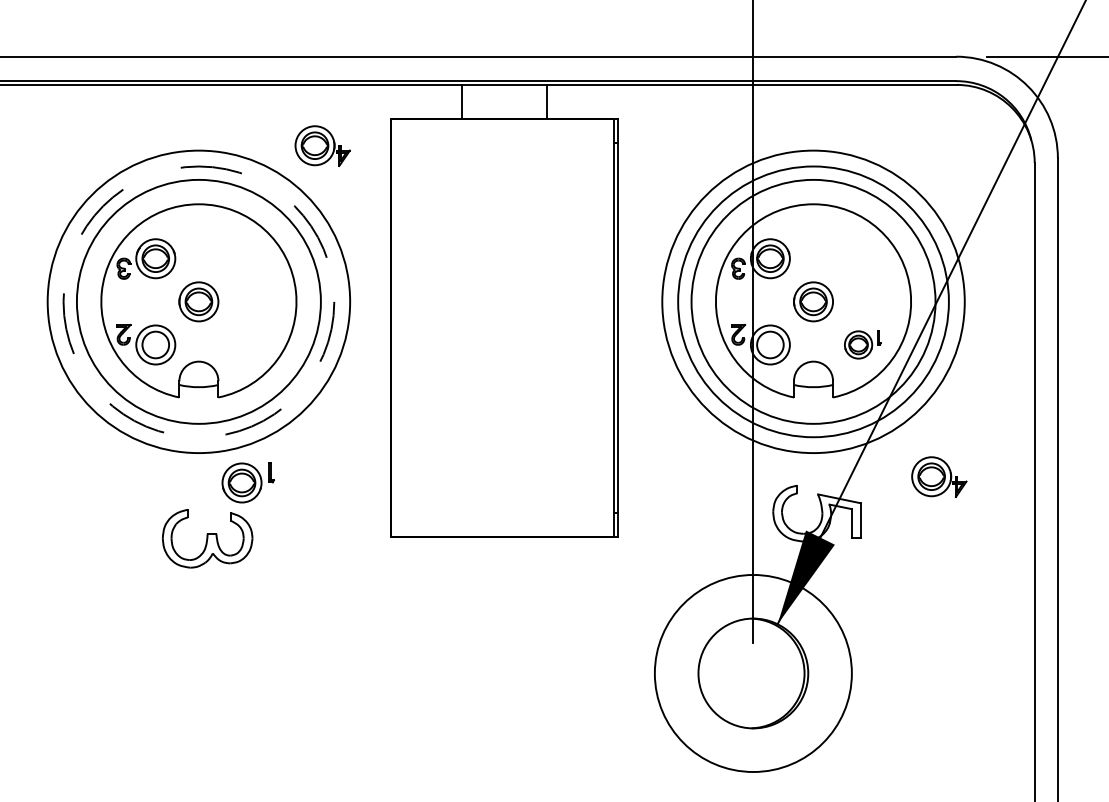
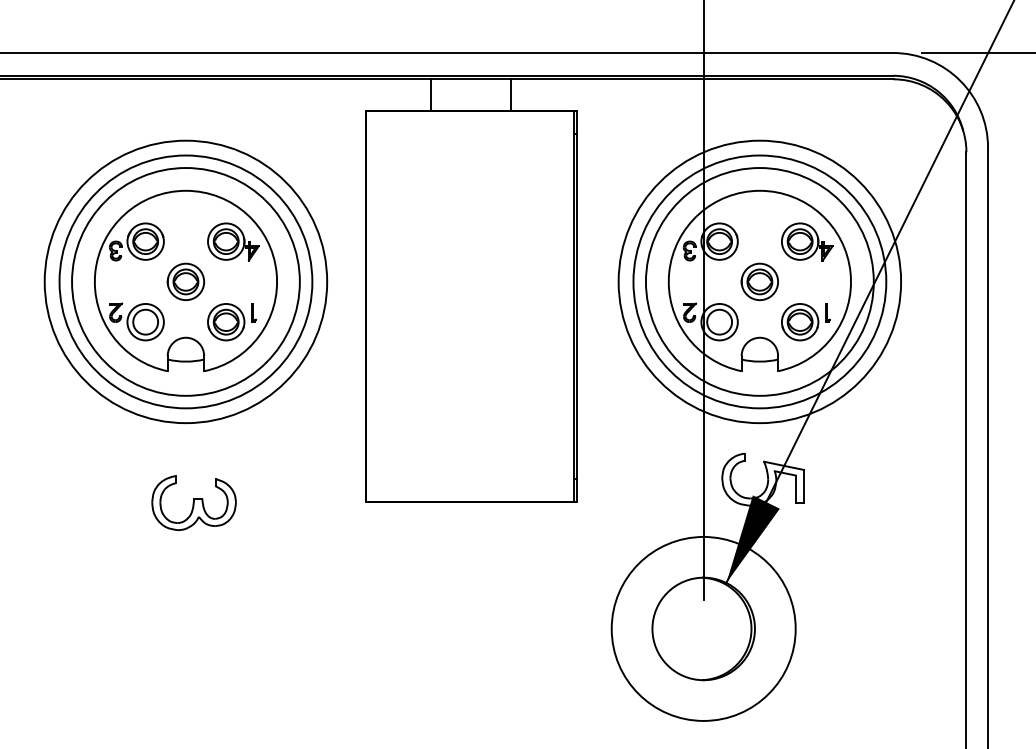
part: (322, 145) -> (233, 241), moved
circle: (198, 301) -> (185, 281), dashed -> solid
part: (862, 344) -> (805, 321), size x1.43
part: (939, 476) -> (807, 241), moved
part: (247, 482) -> (231, 321), moved

